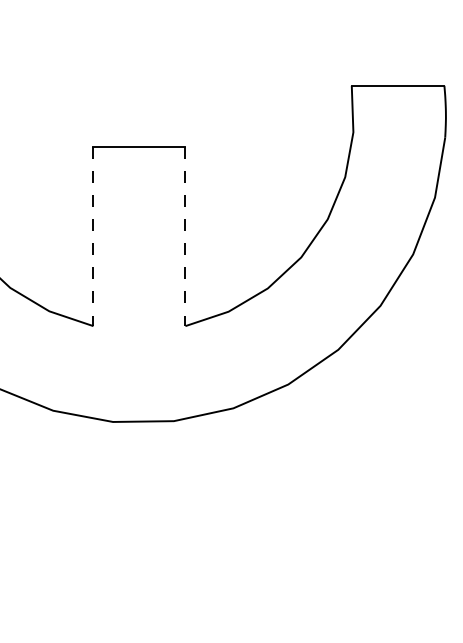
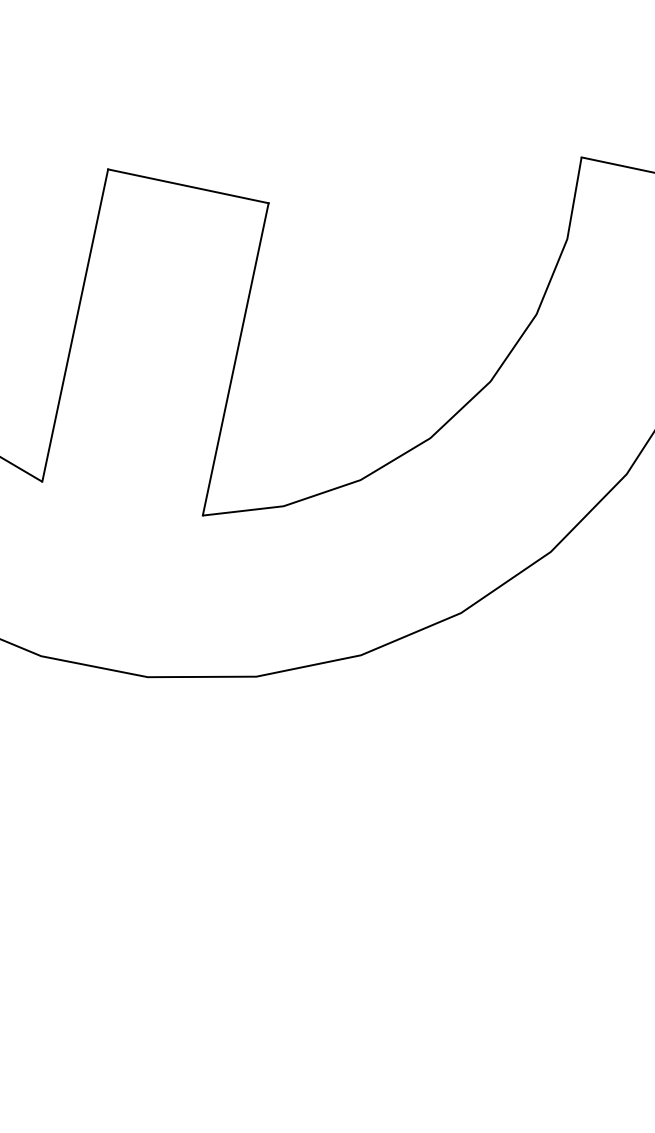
line: (93, 237) -> (75, 327), dashed -> solid
line: (185, 237) -> (235, 360), dashed -> solid

